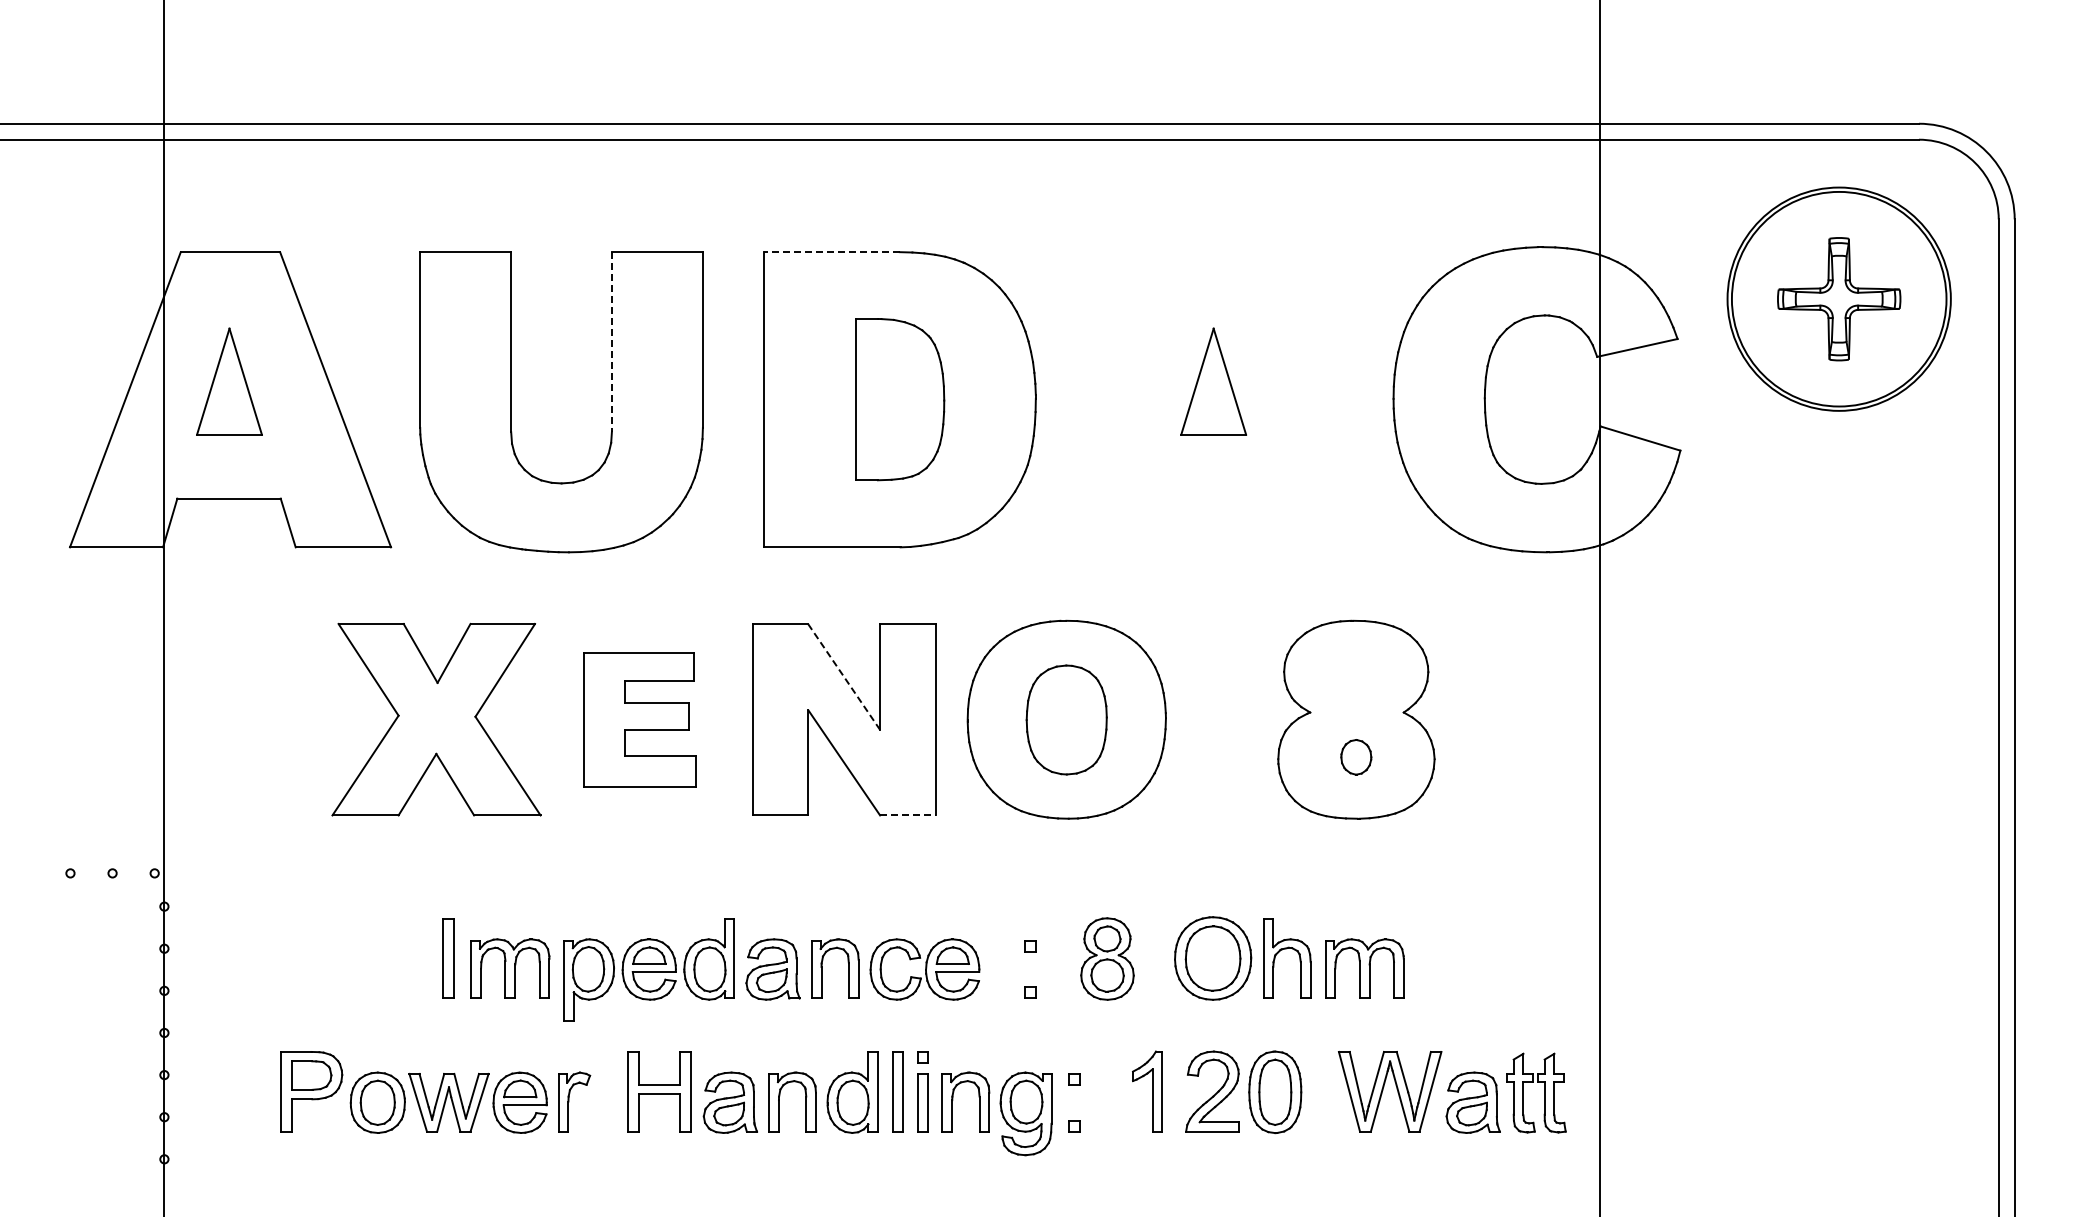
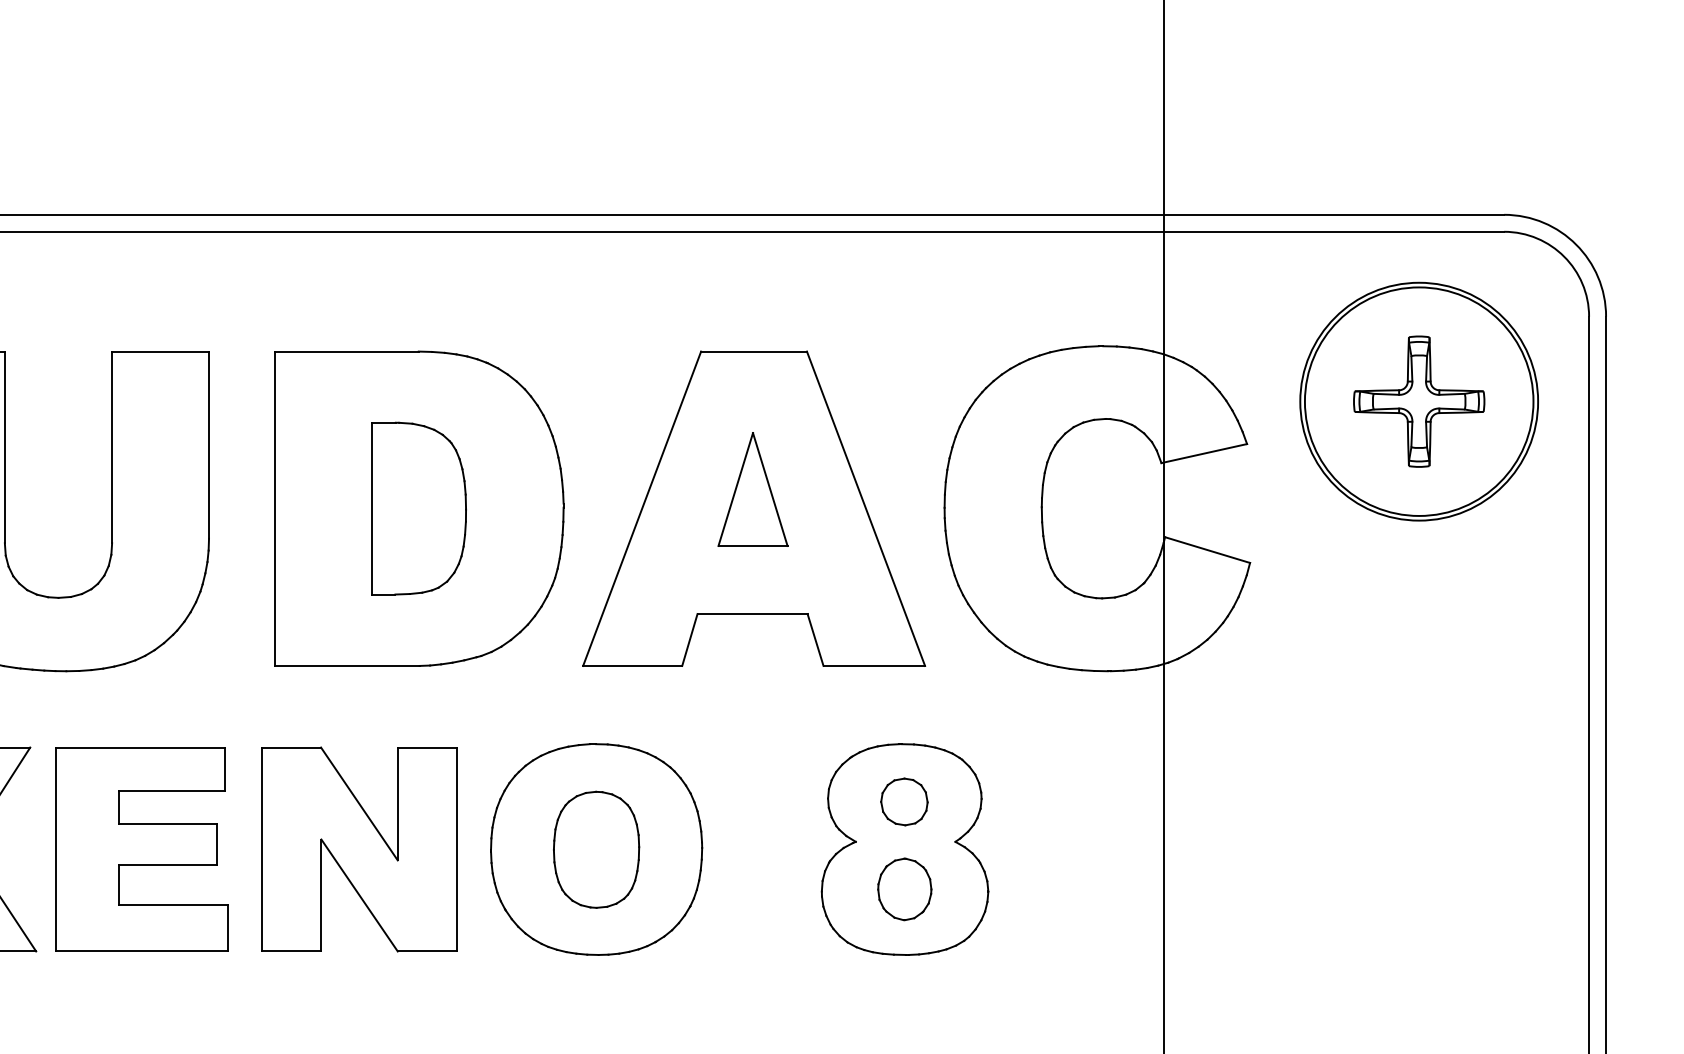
line: (832, 252) -> (347, 351), dashed -> solid
line: (611, 342) -> (111, 447), dashed -> solid
part: (1214, 399) -> (753, 508), added
part: (1355, 674) -> (904, 801), added
line: (843, 676) -> (358, 803), dashed -> solid
part: (639, 719) -> (141, 849), size x1.43
part: (1356, 757) -> (905, 889), size x1.67
line: (907, 815) -> (426, 951), dashed -> solid

